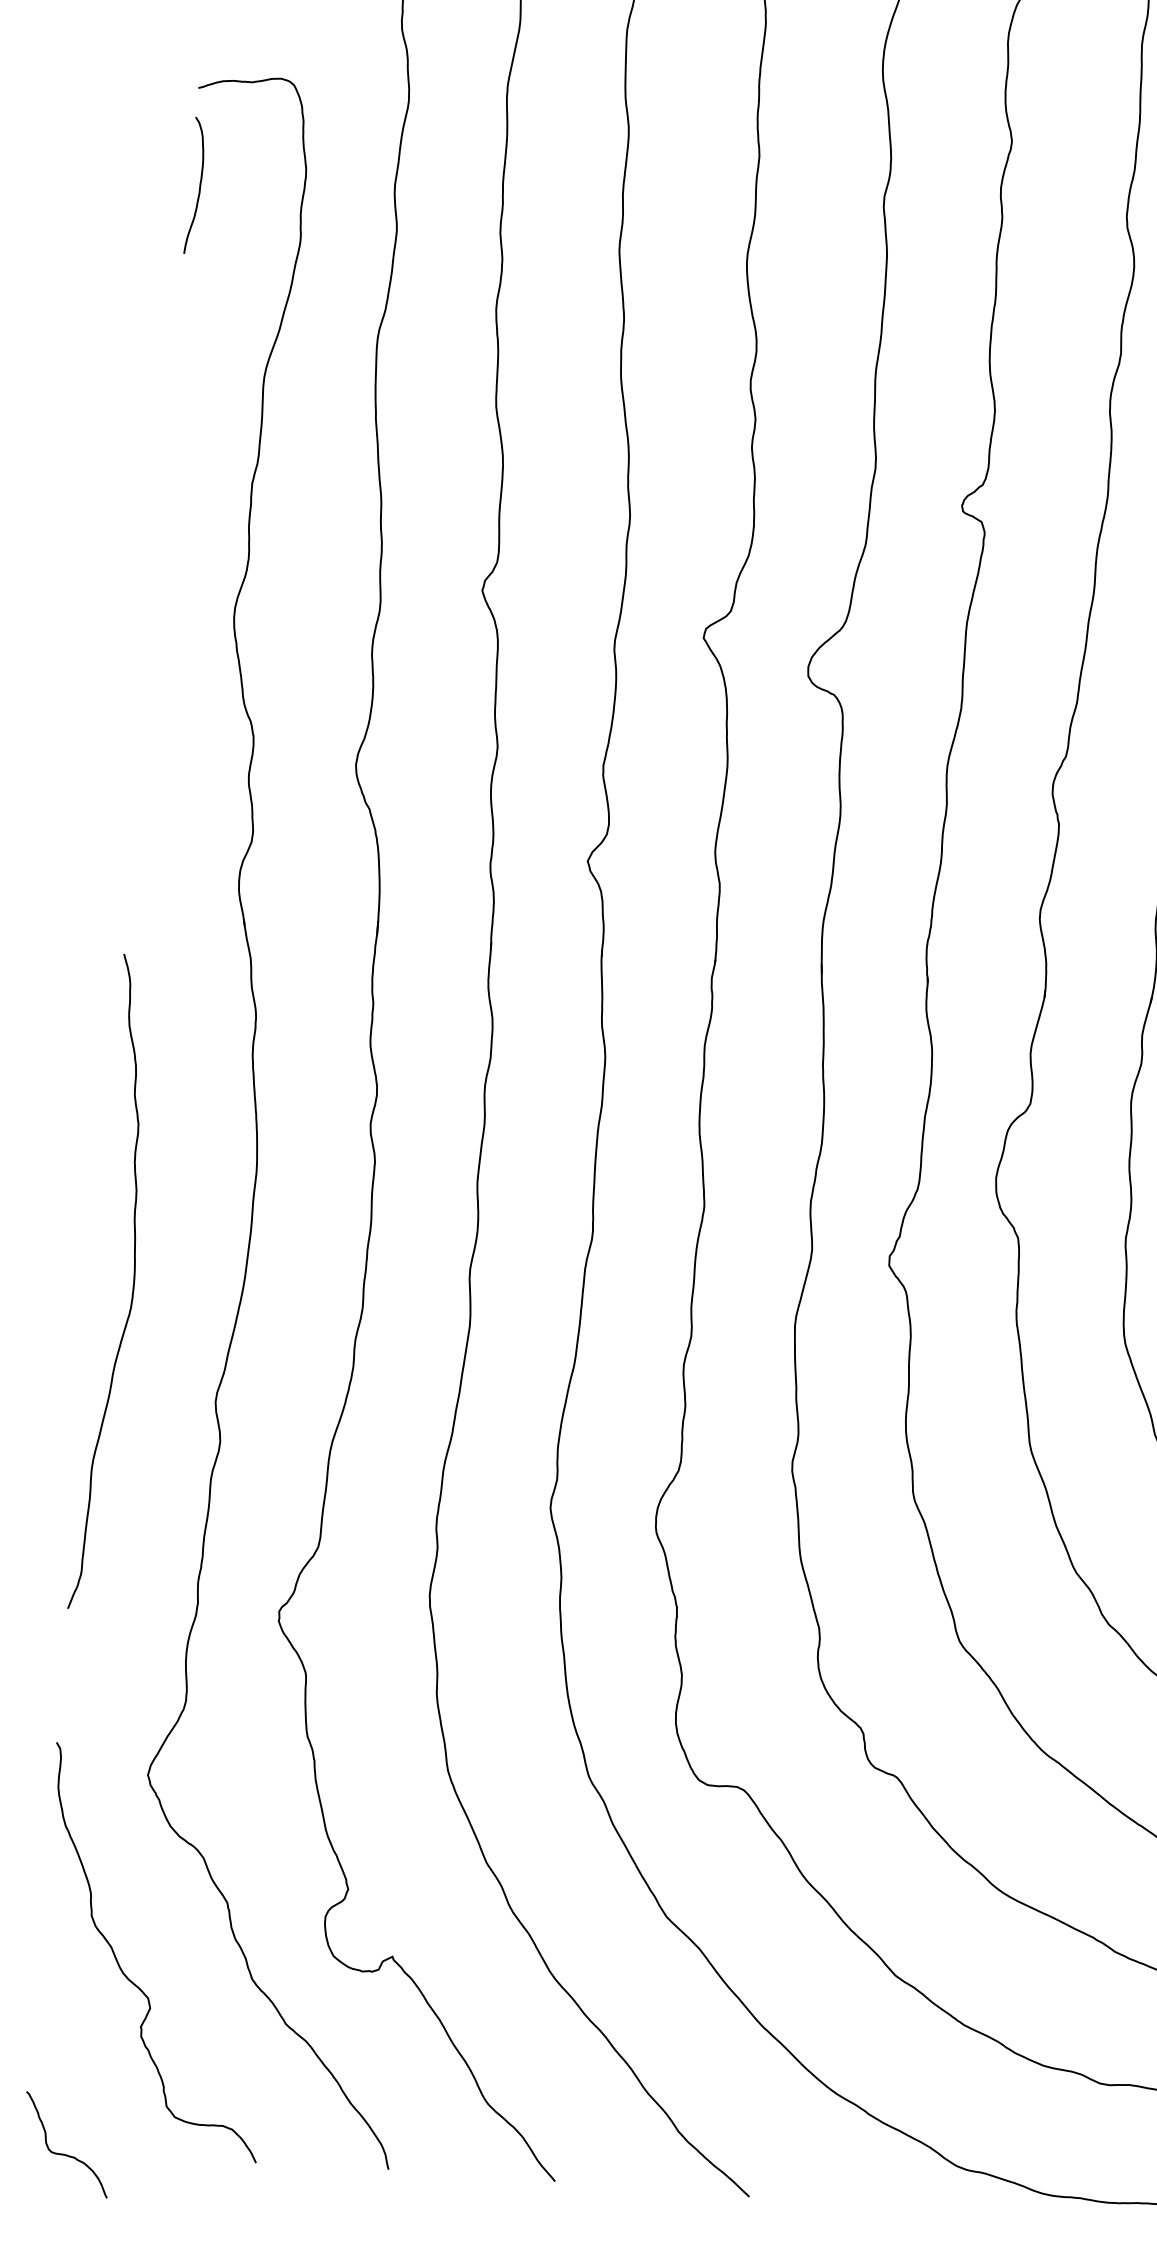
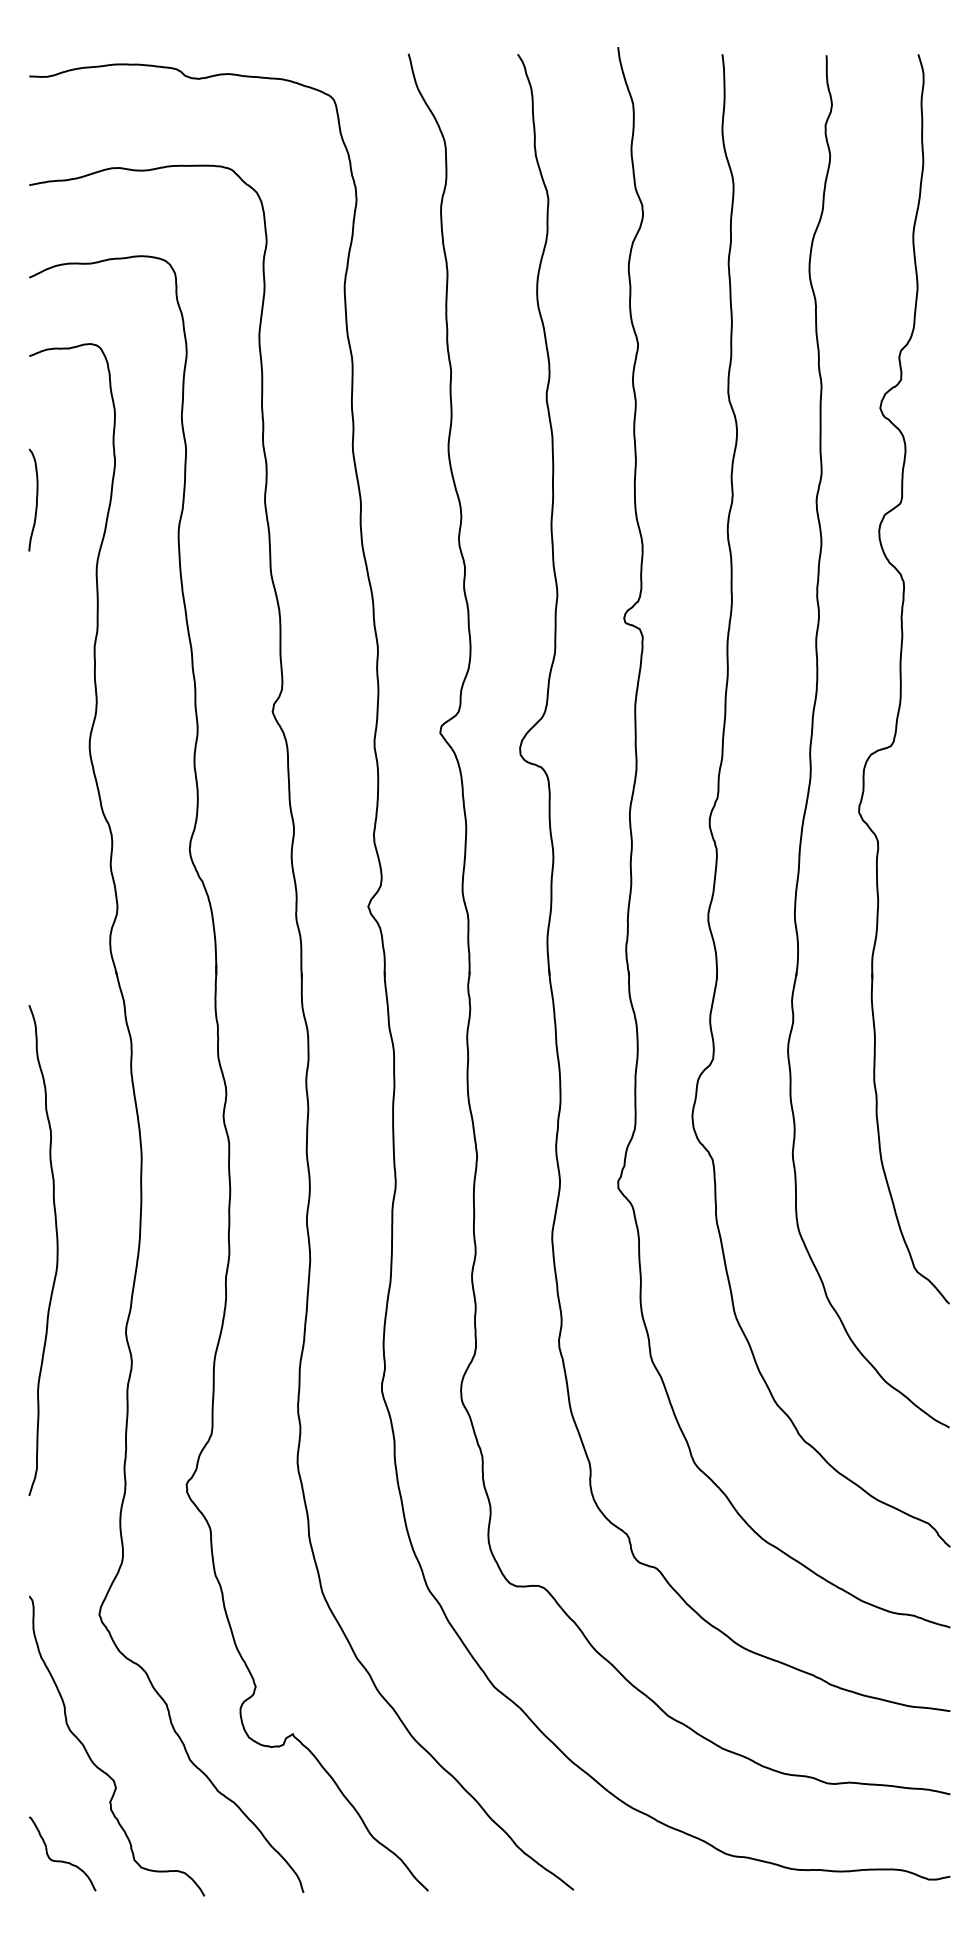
curve: (199, 185) -> (36, 499), moved
curve: (65, 2153) -> (62, 1860), moved

